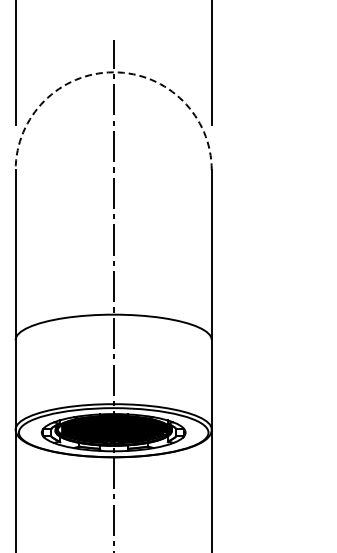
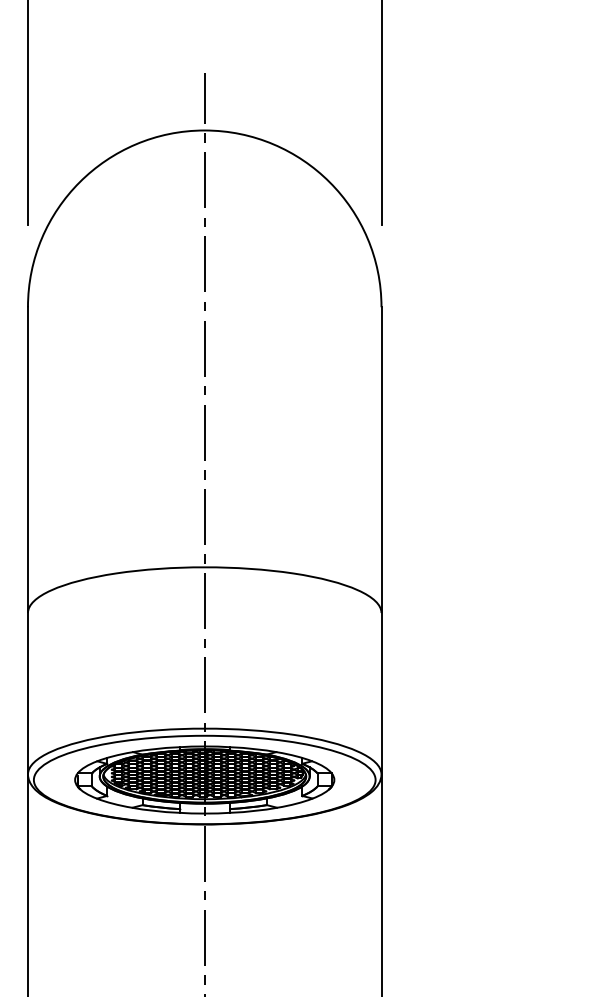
arc: (113, 72) -> (204, 130), dashed -> solid

